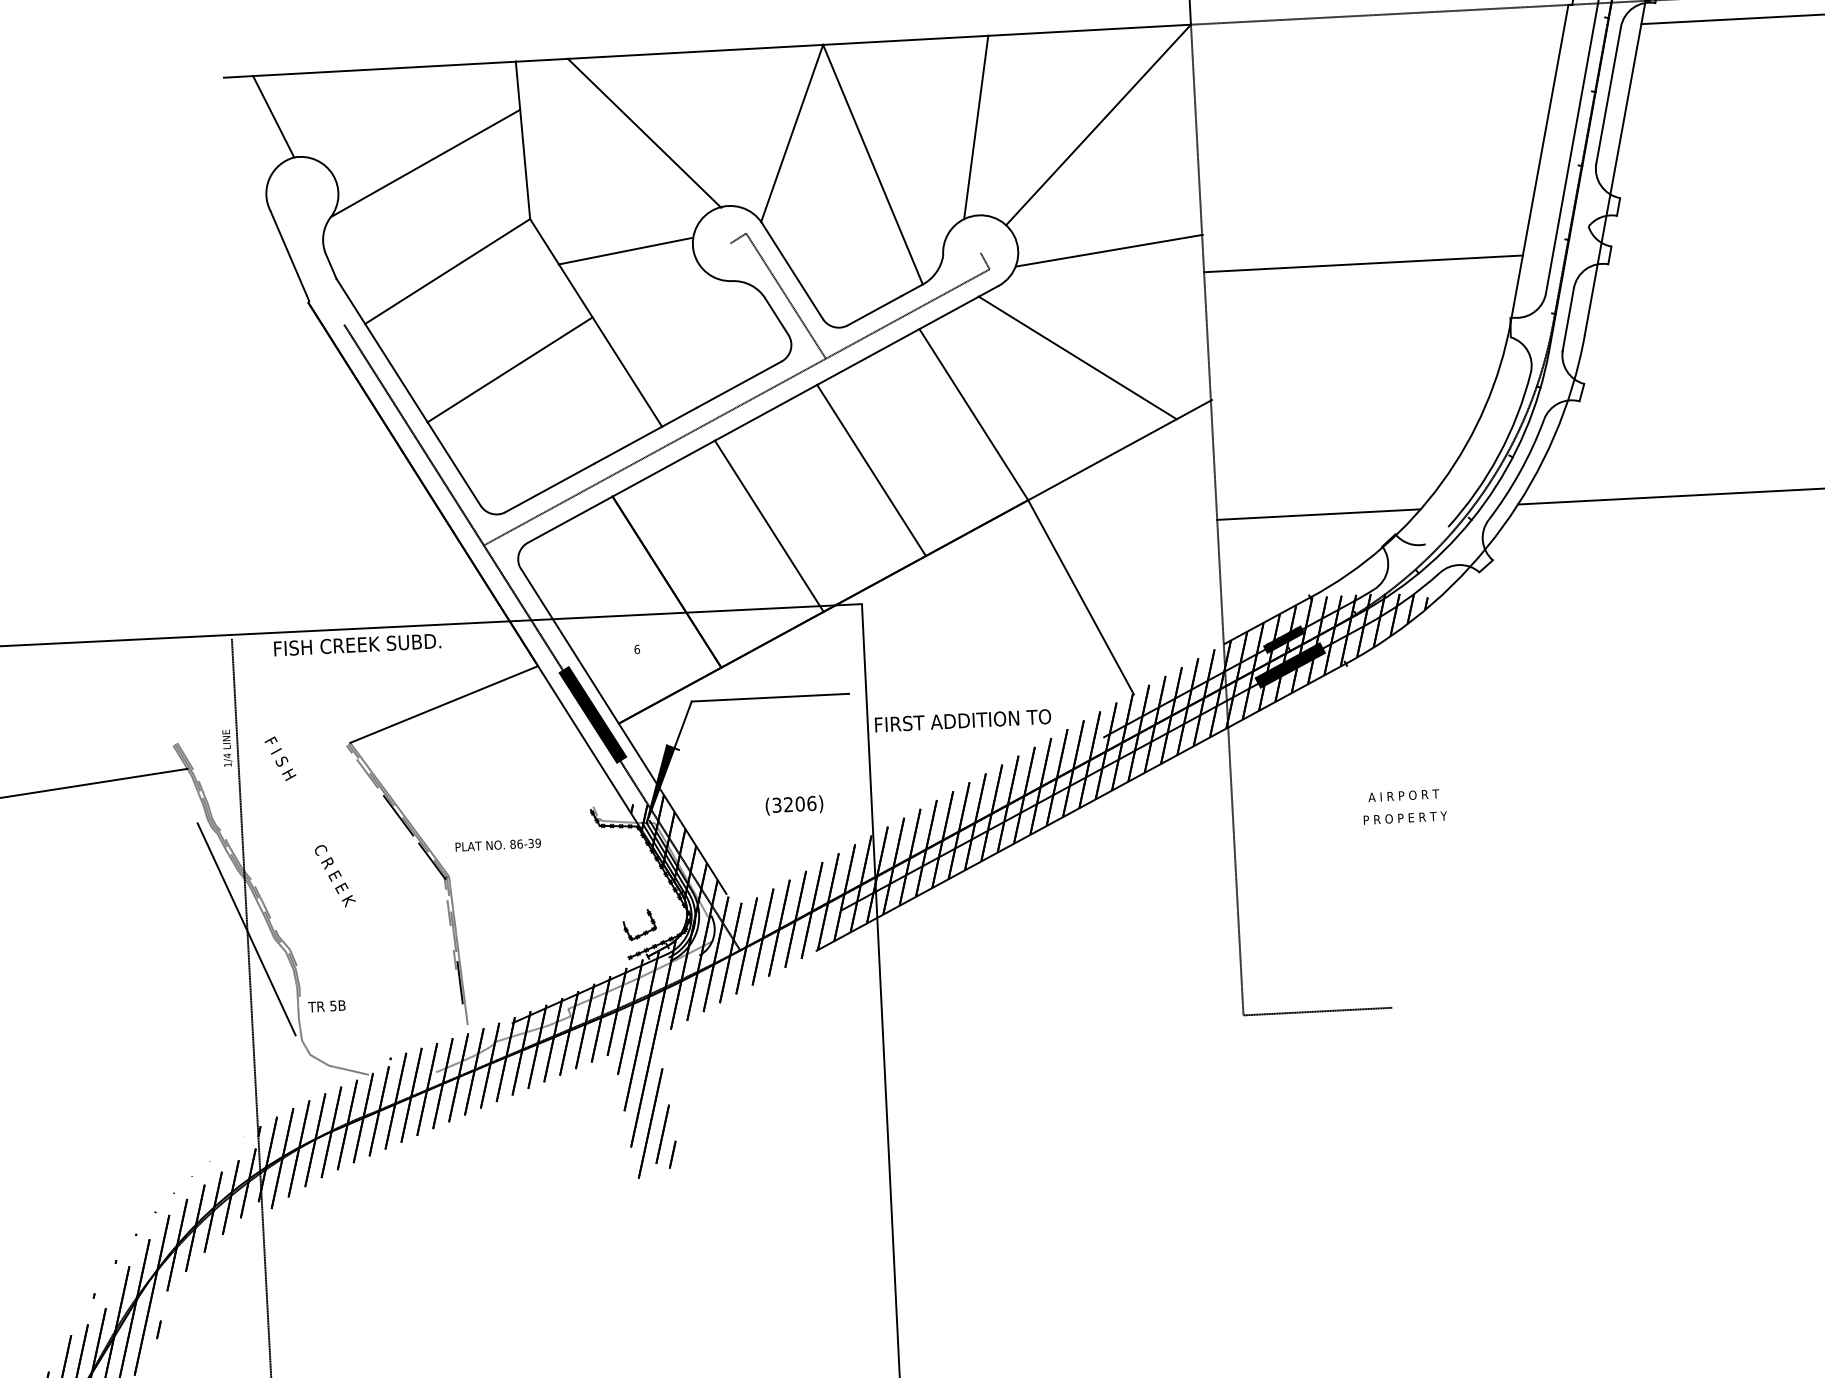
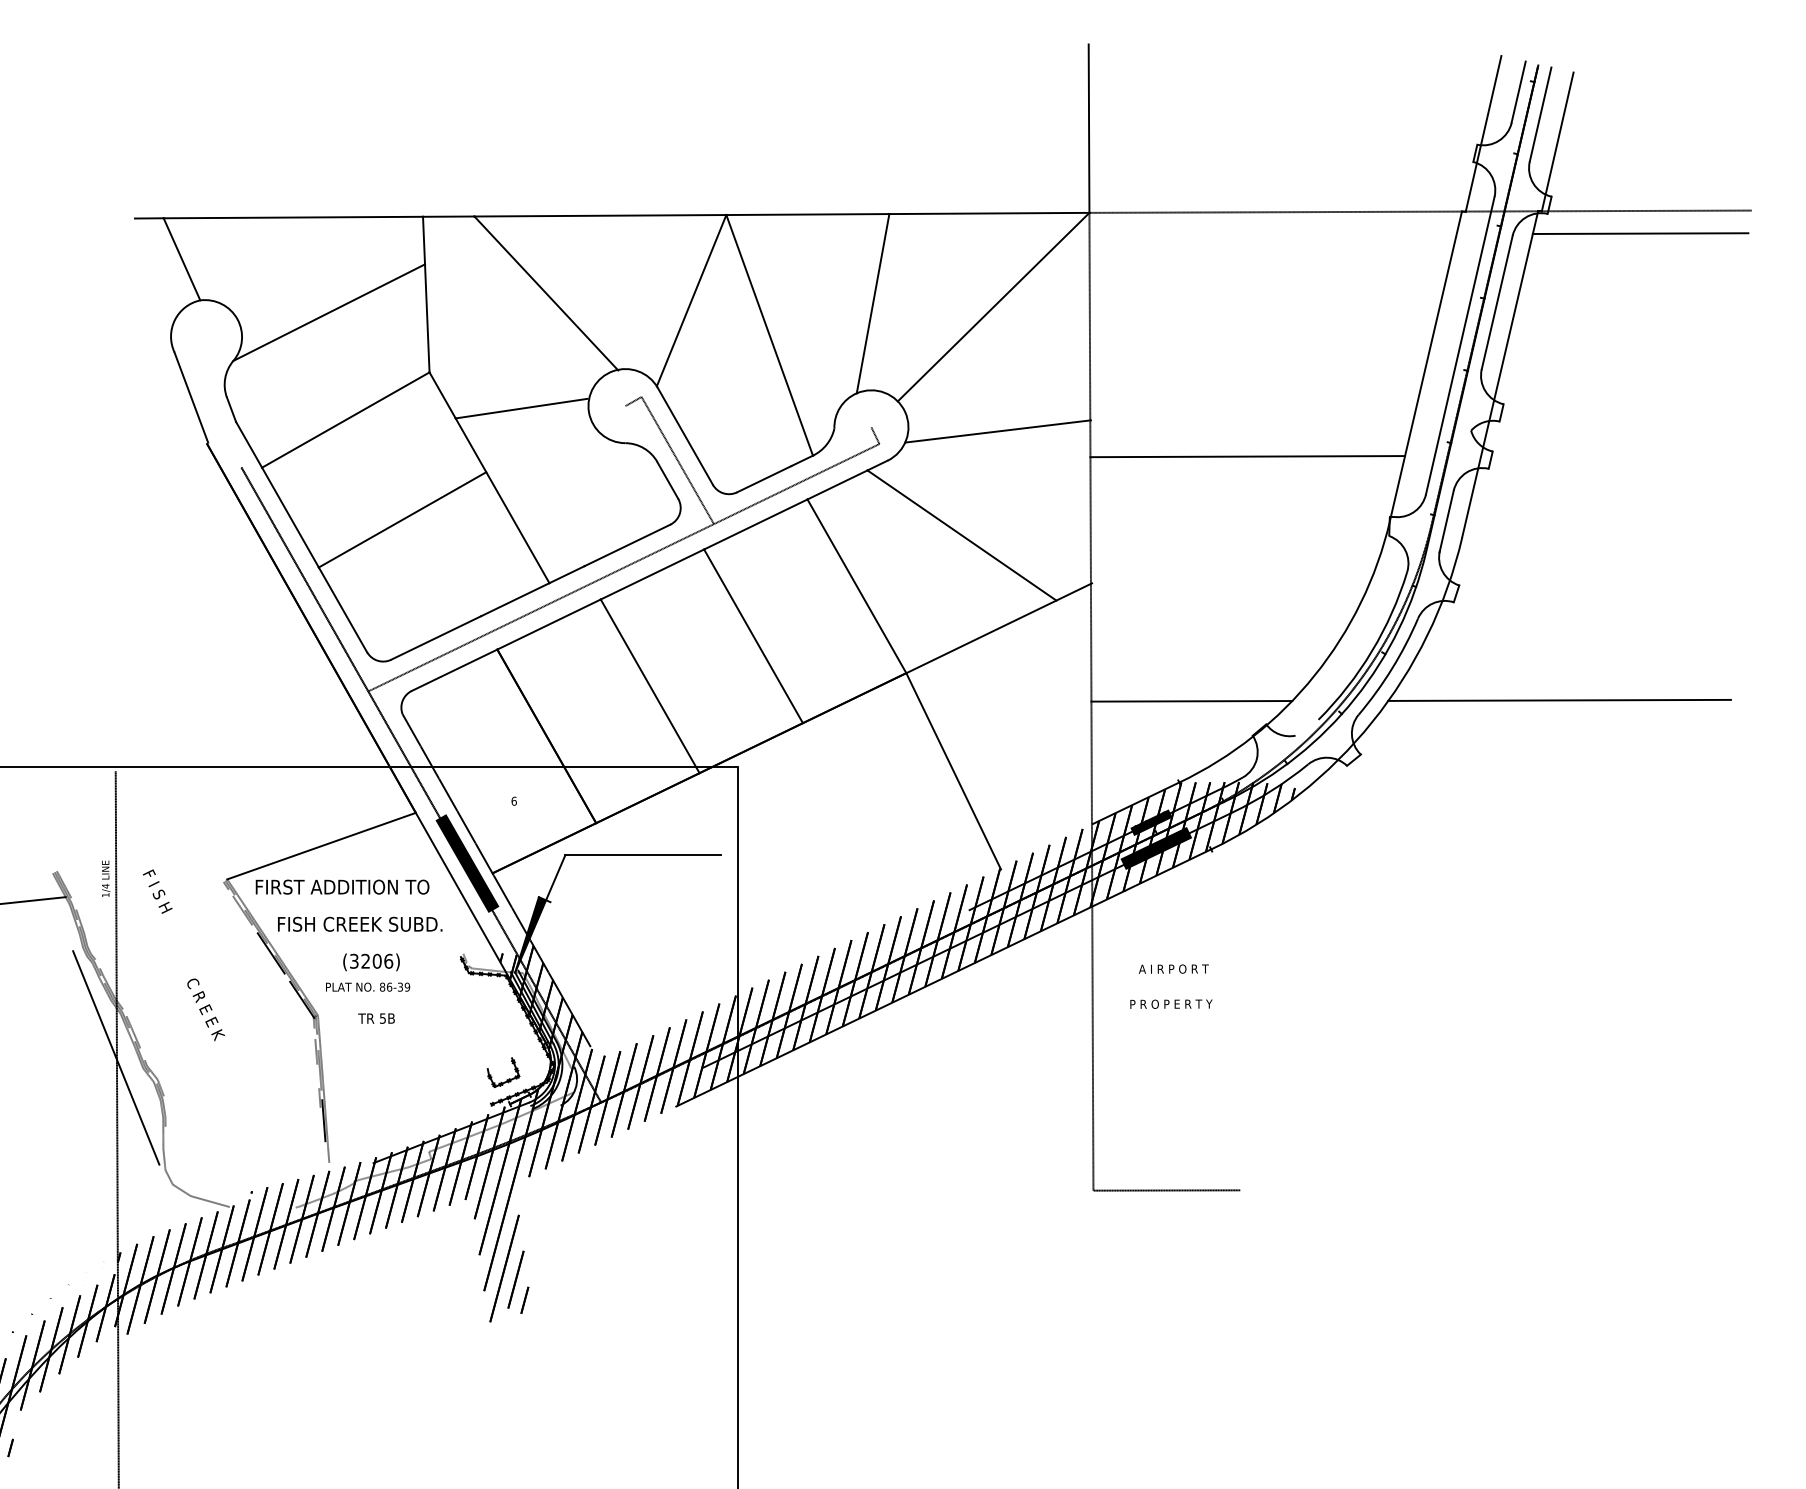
text: (357, 644) -> (360, 923), moved
text: (962, 720) -> (342, 886), moved
text: (1403, 795) -> (1173, 968), moved
text: (794, 805) -> (371, 962), moved
text: (1405, 817) -> (1171, 1003), moved
text: (326, 1006) -> (376, 1018), moved

